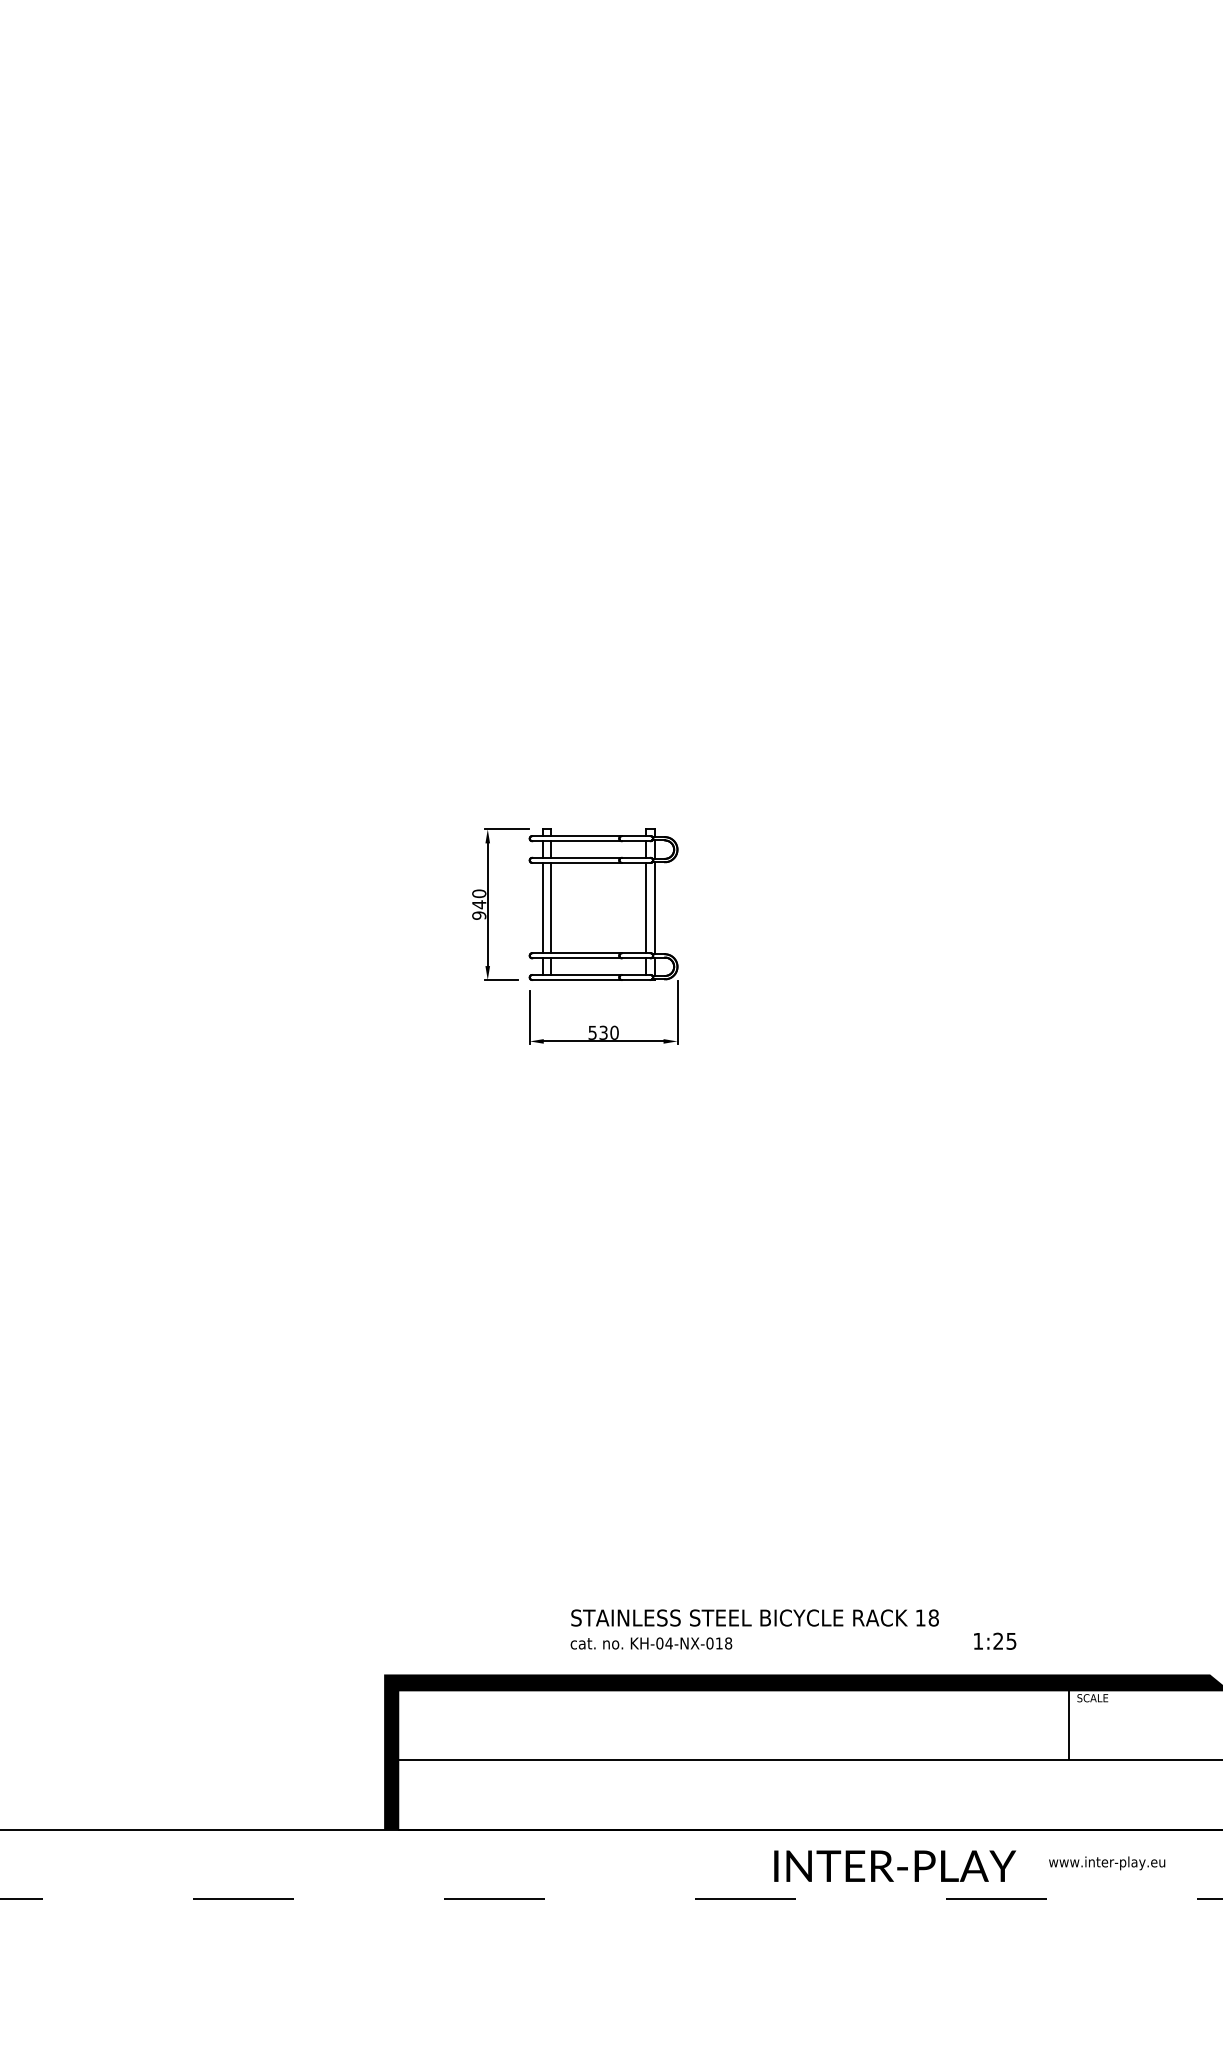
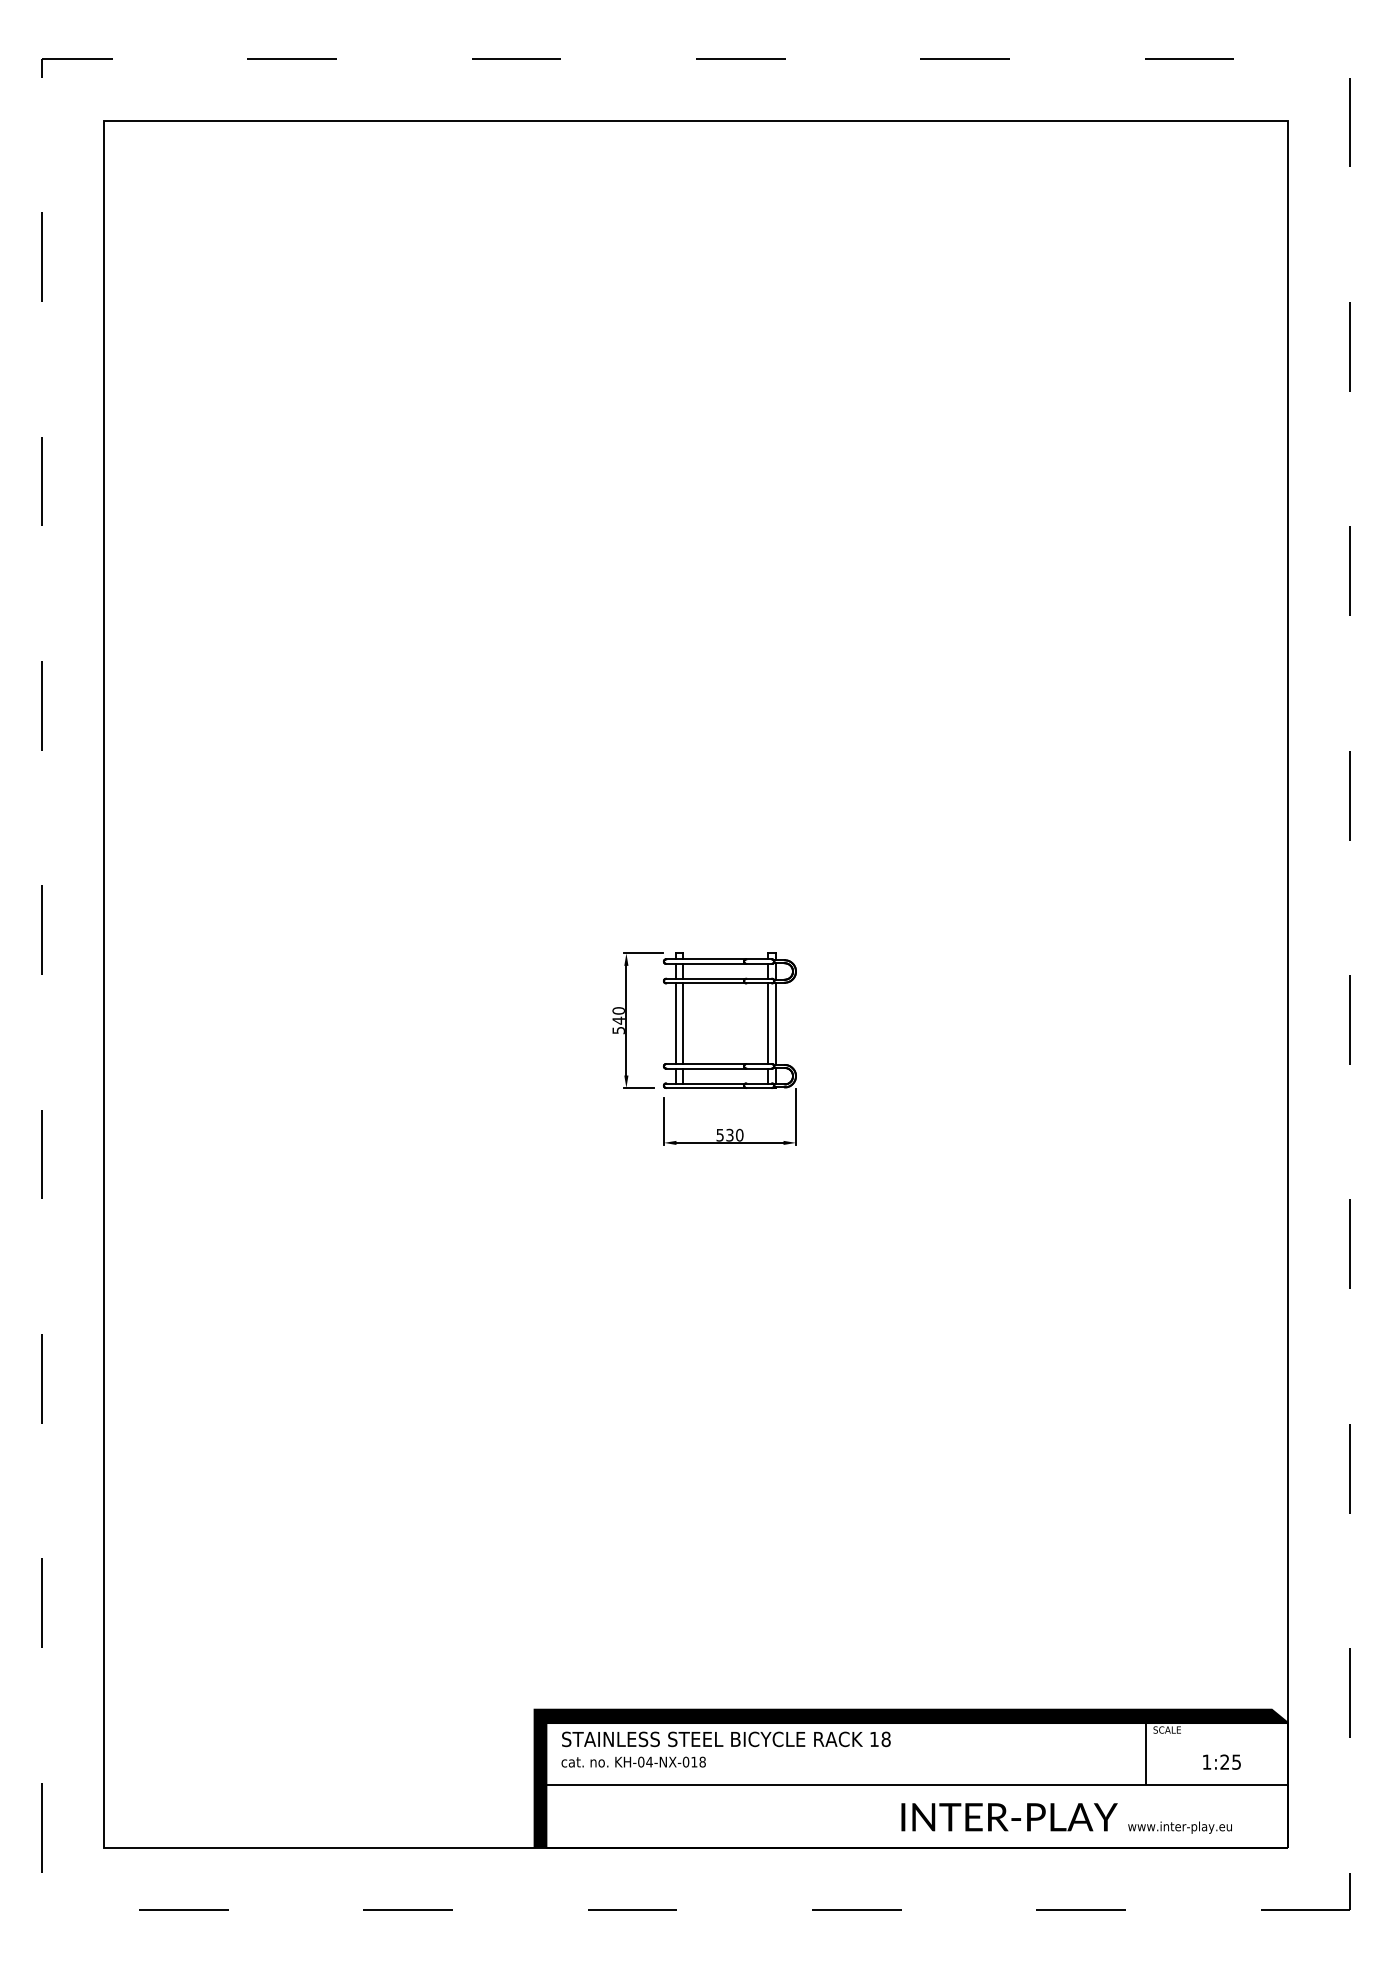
text: (478, 915) -> (618, 1030), 940 -> 540
text: (754, 1629) -> (725, 1749), moved
text: (994, 1640) -> (1221, 1761), moved
text: (1106, 1863) -> (1179, 1827), moved
text: (895, 1866) -> (1009, 1817), moved

